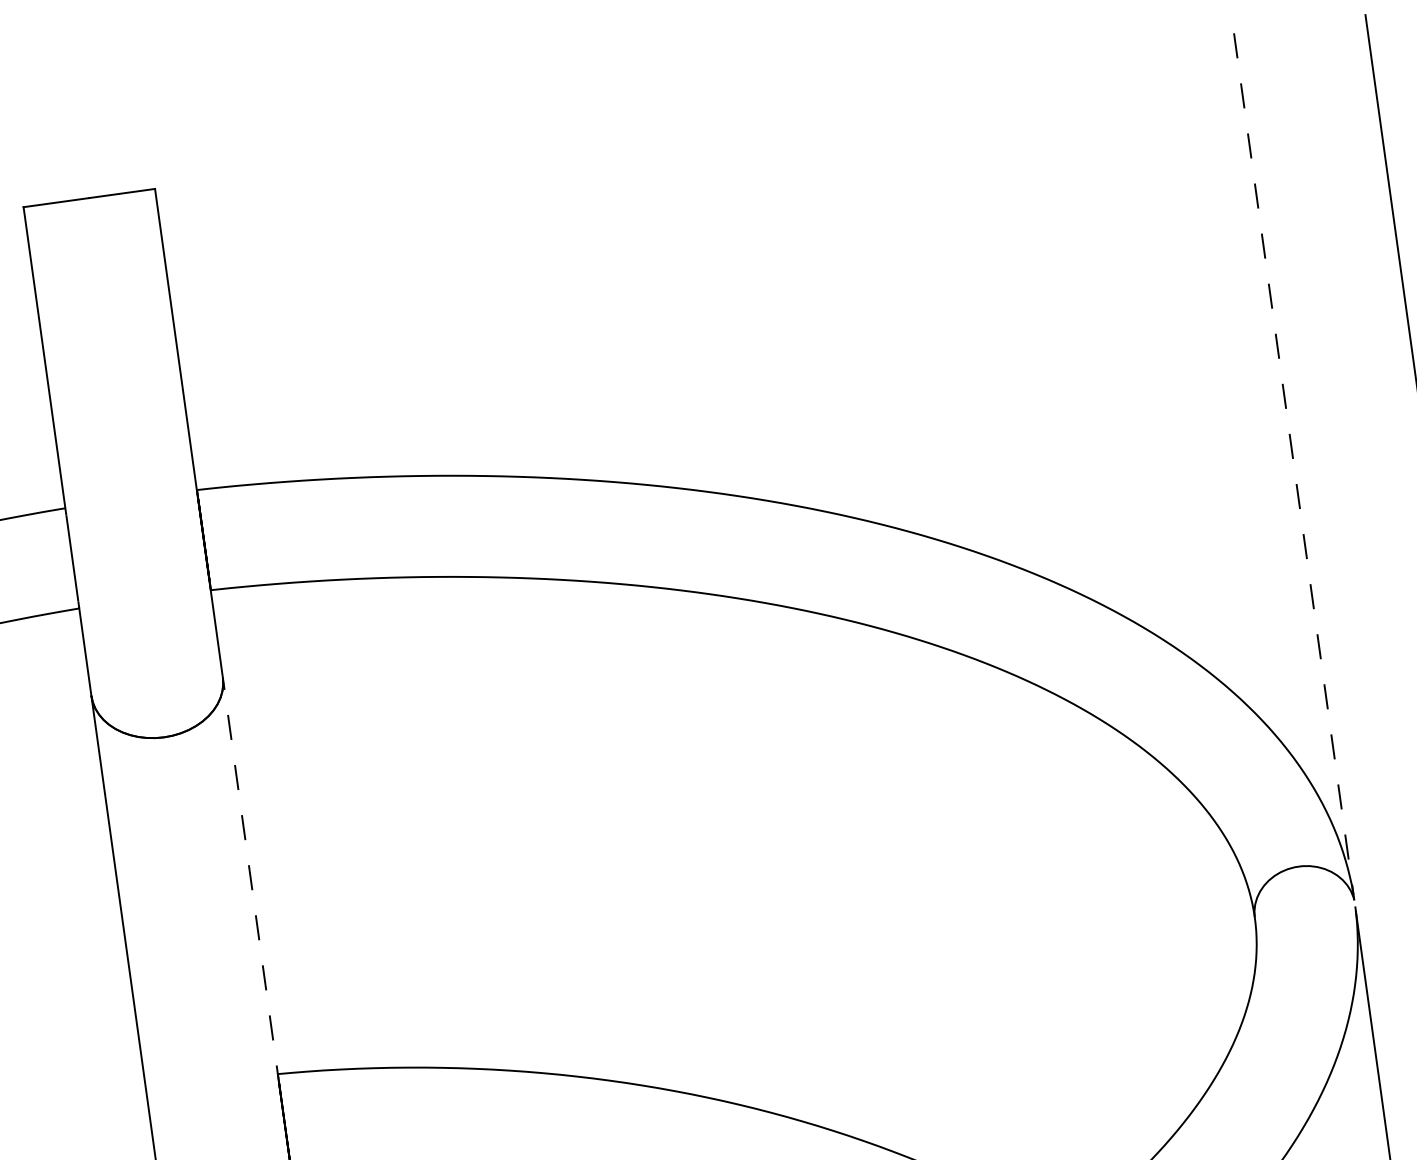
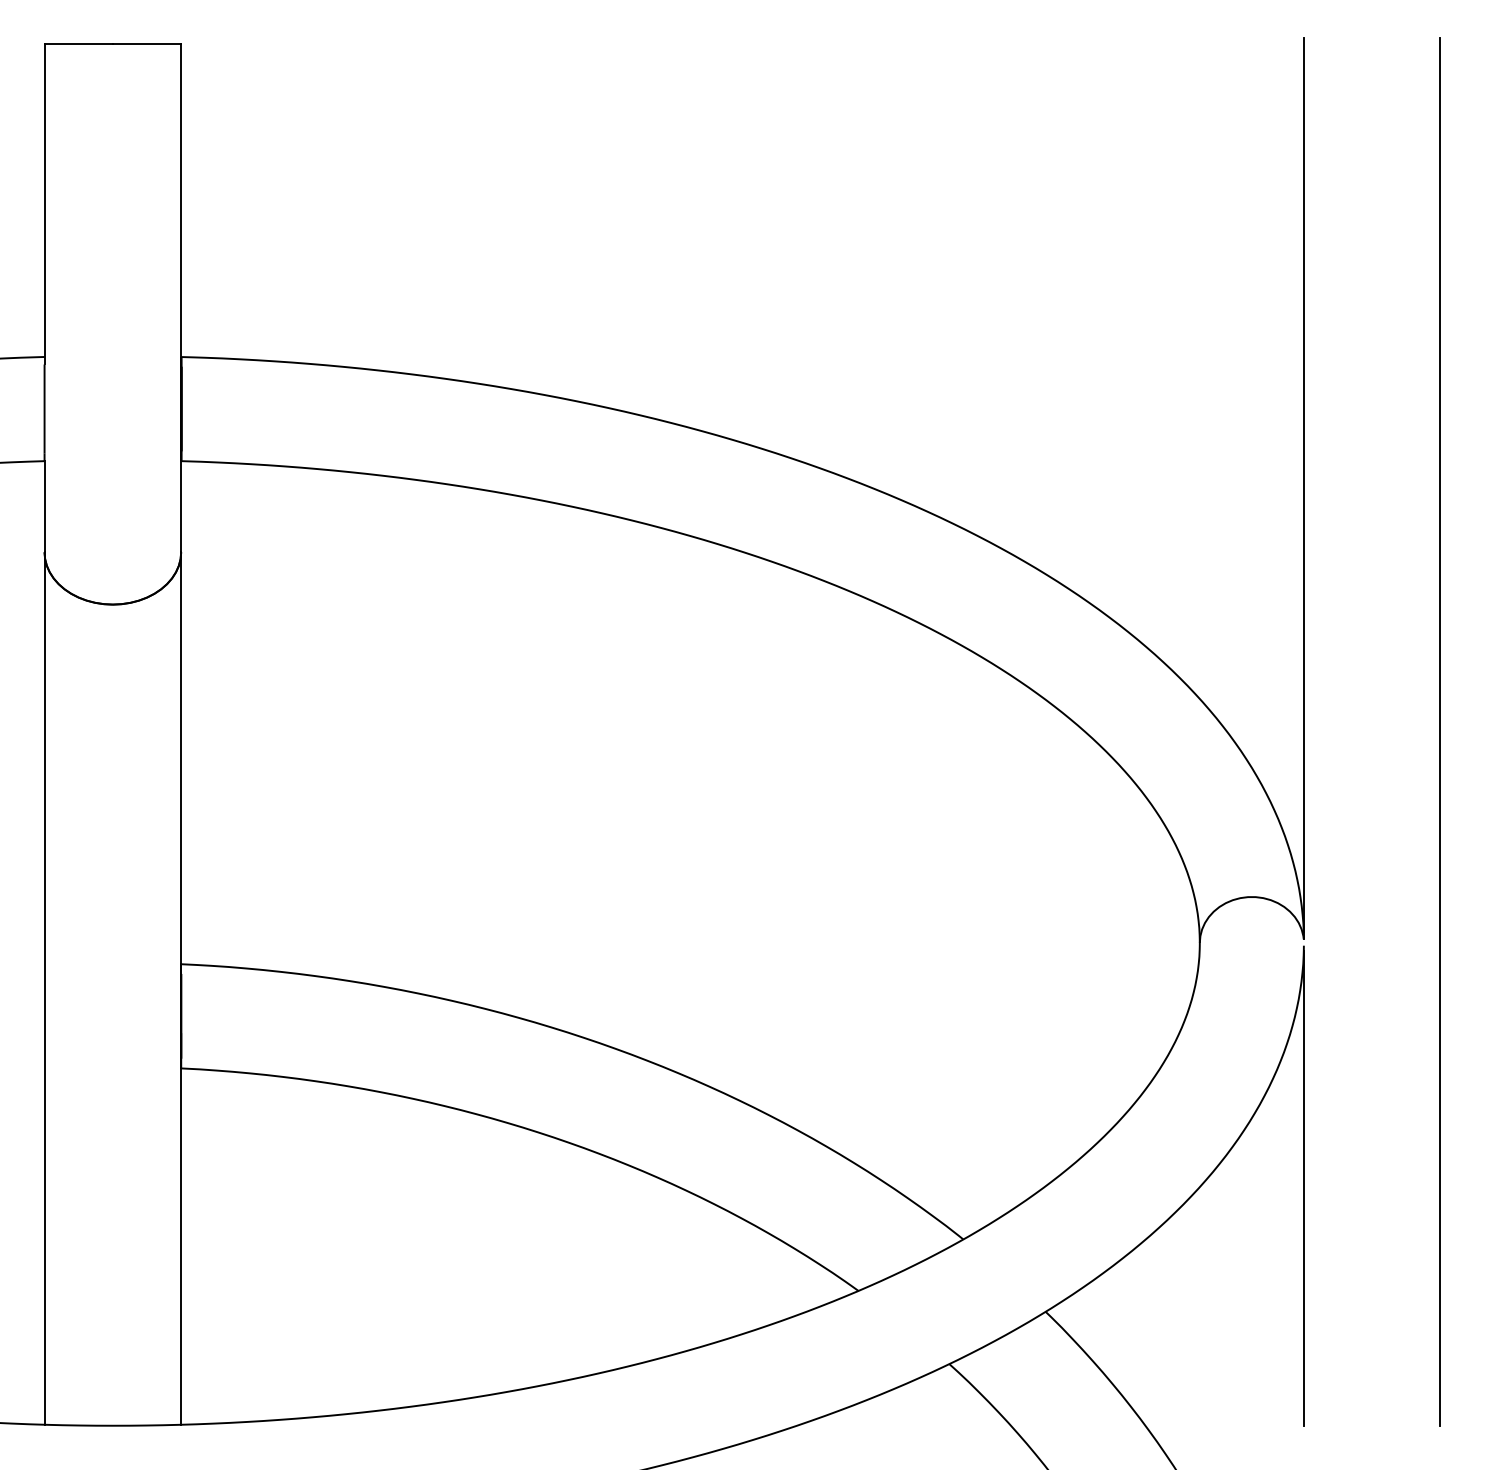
line: (1293, 466) -> (1303, 488), dashed -> solid
line: (251, 883) -> (181, 766), dashed -> solid

